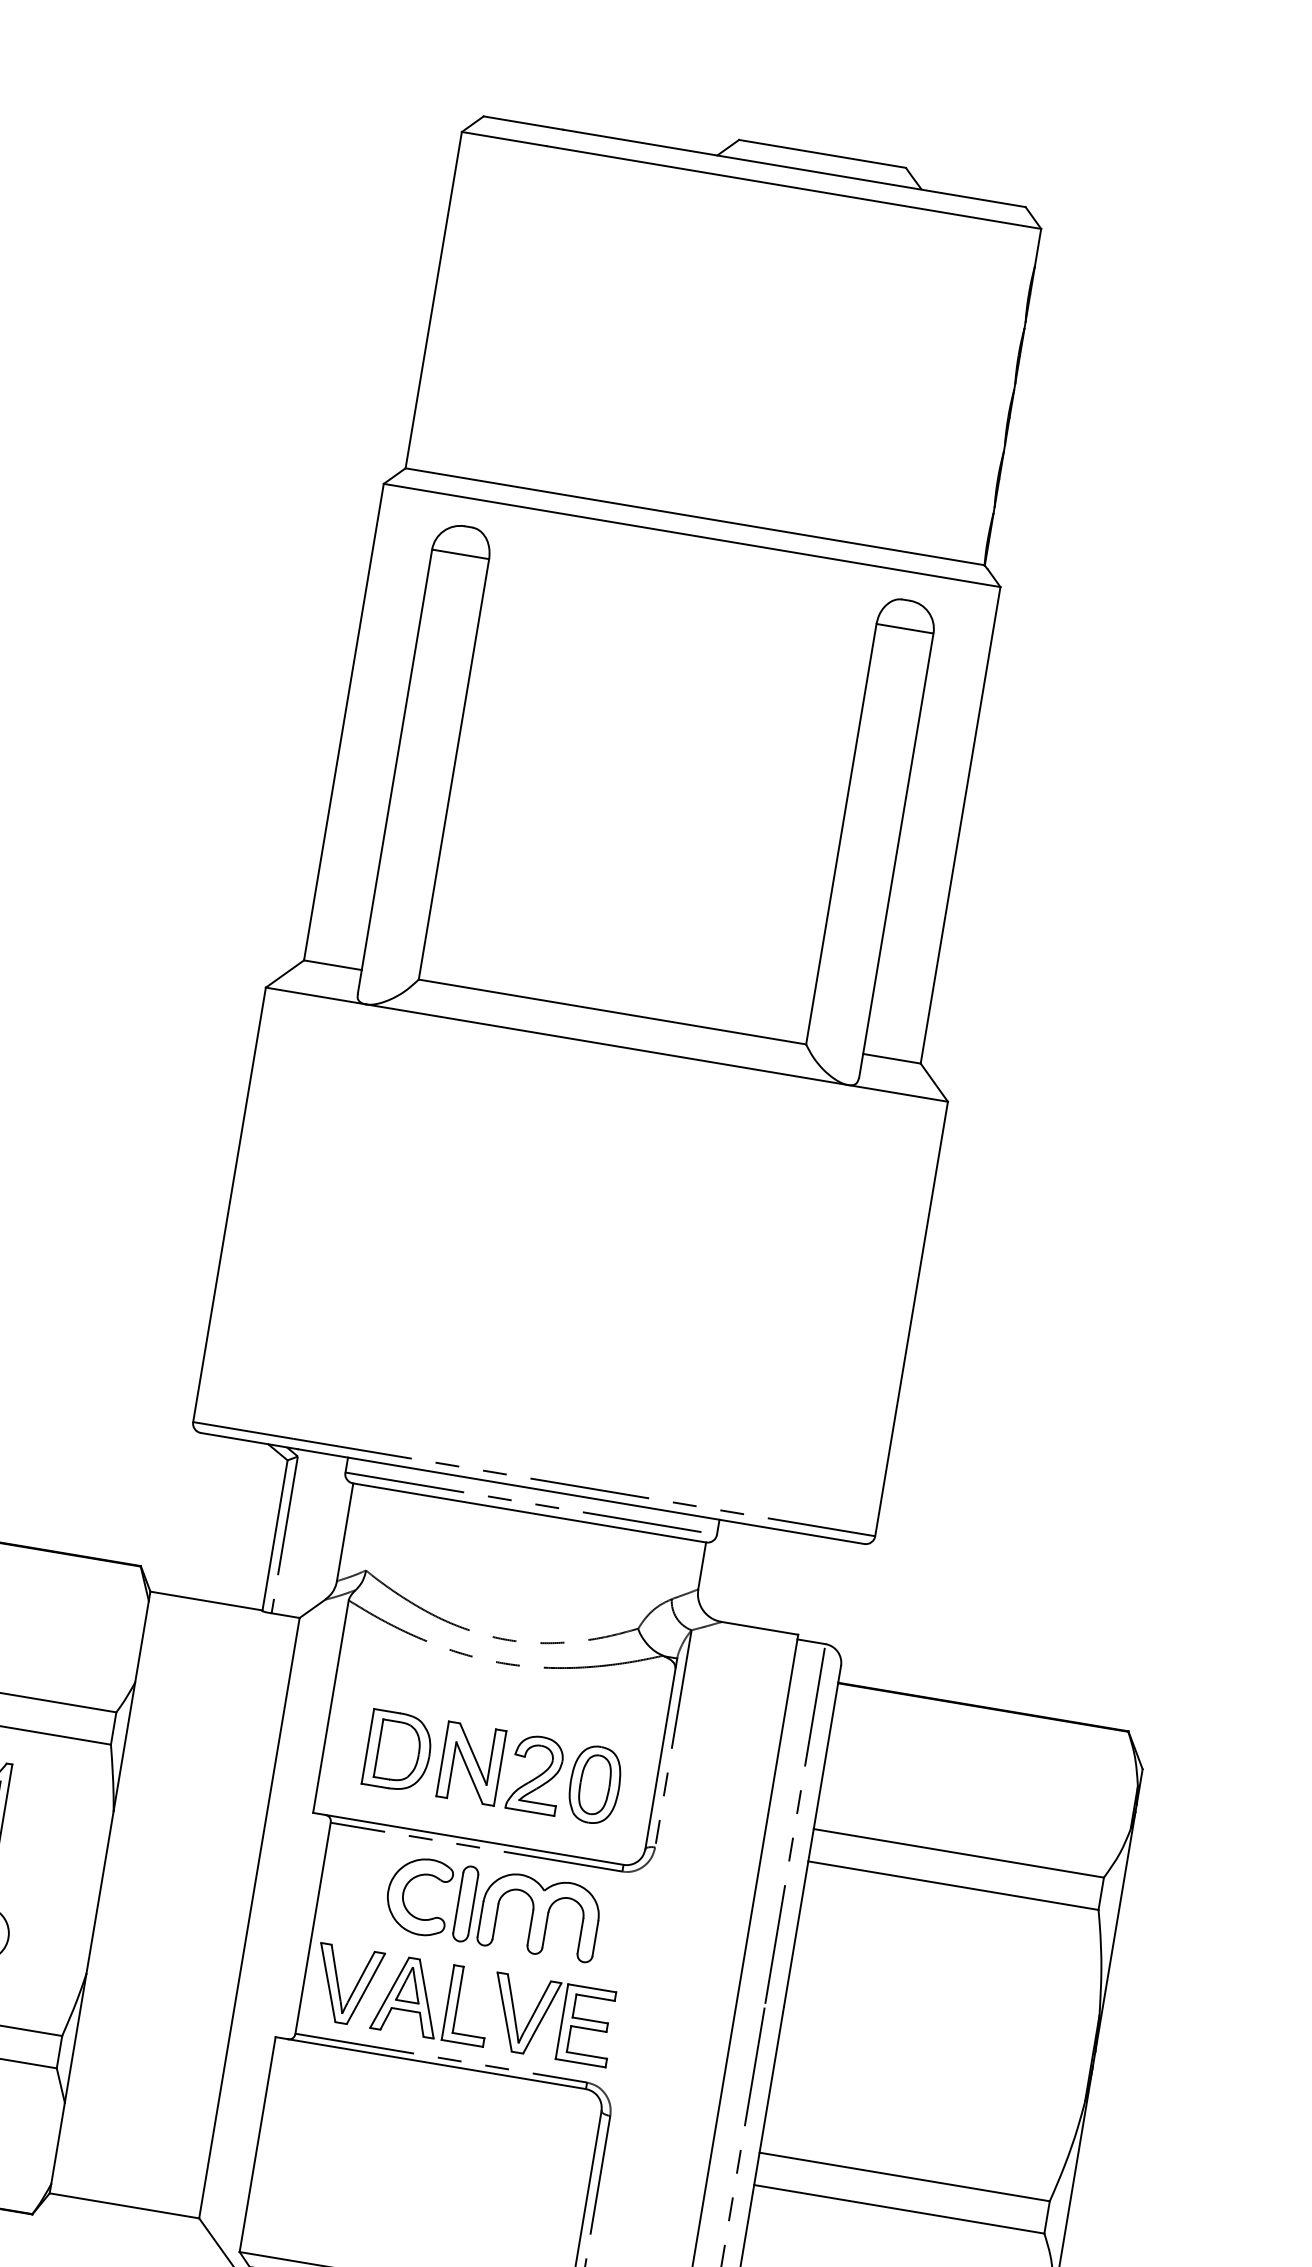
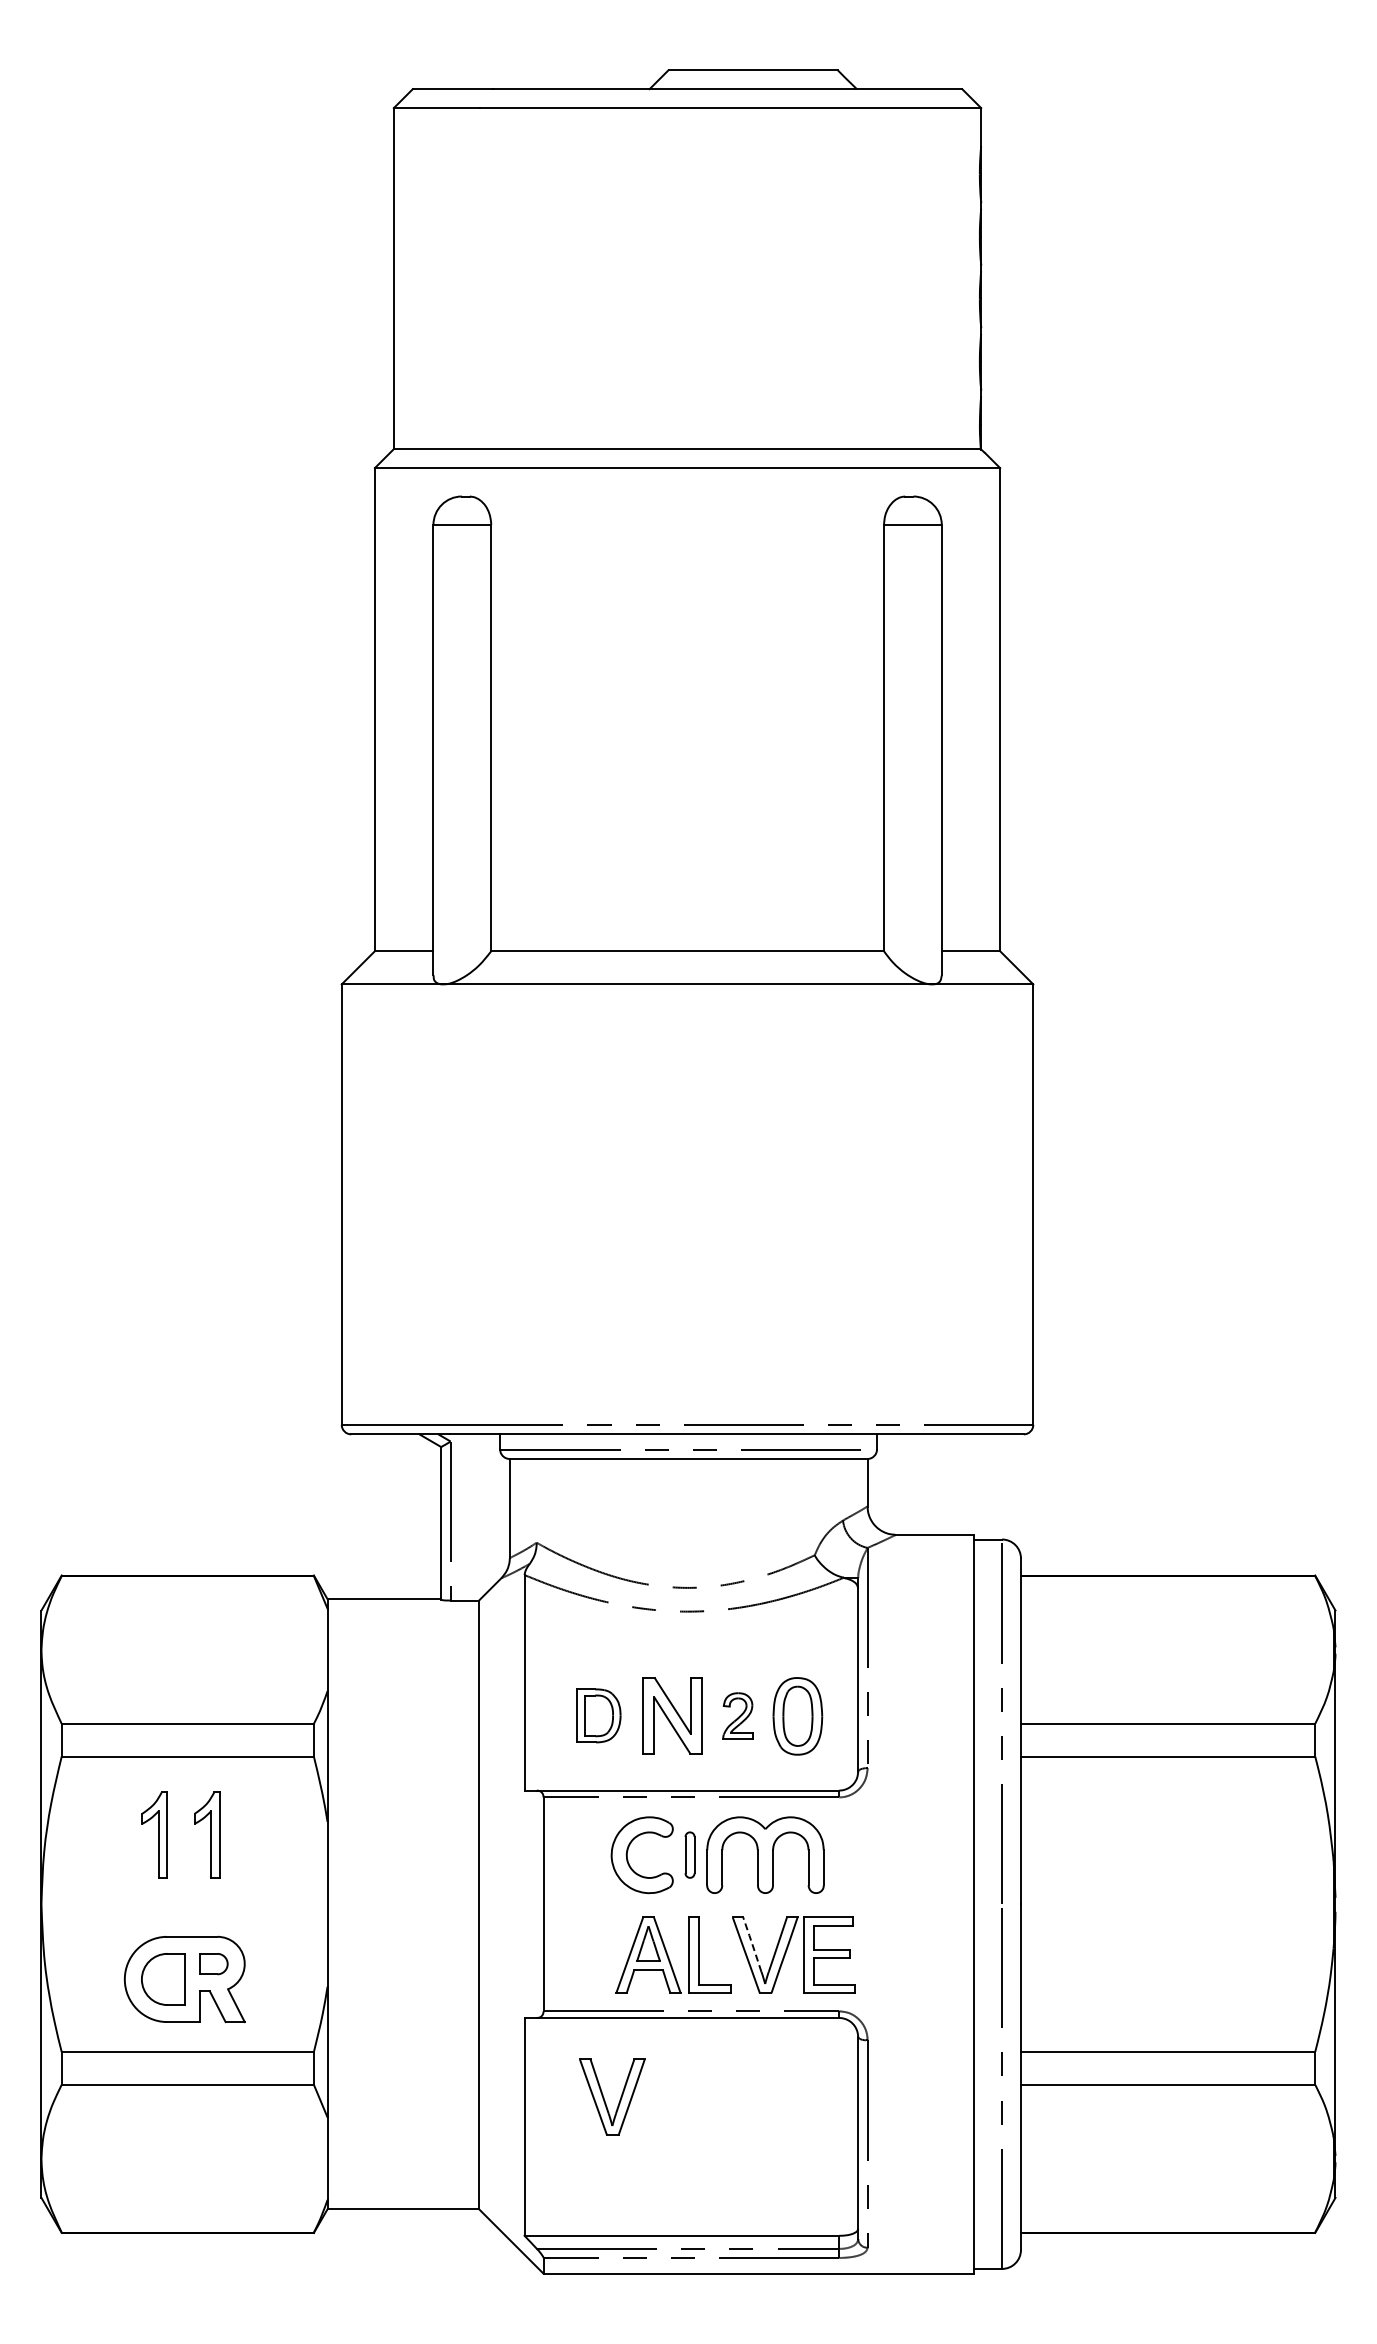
part: (398, 1751) -> (598, 1715), size x0.7
part: (535, 1774) -> (737, 1715), size x0.6
part: (465, 1903) -> (689, 1854), size x0.6
part: (353, 1988) -> (619, 2099), moved
line: (512, 2001) -> (752, 1943), solid -> dashed

